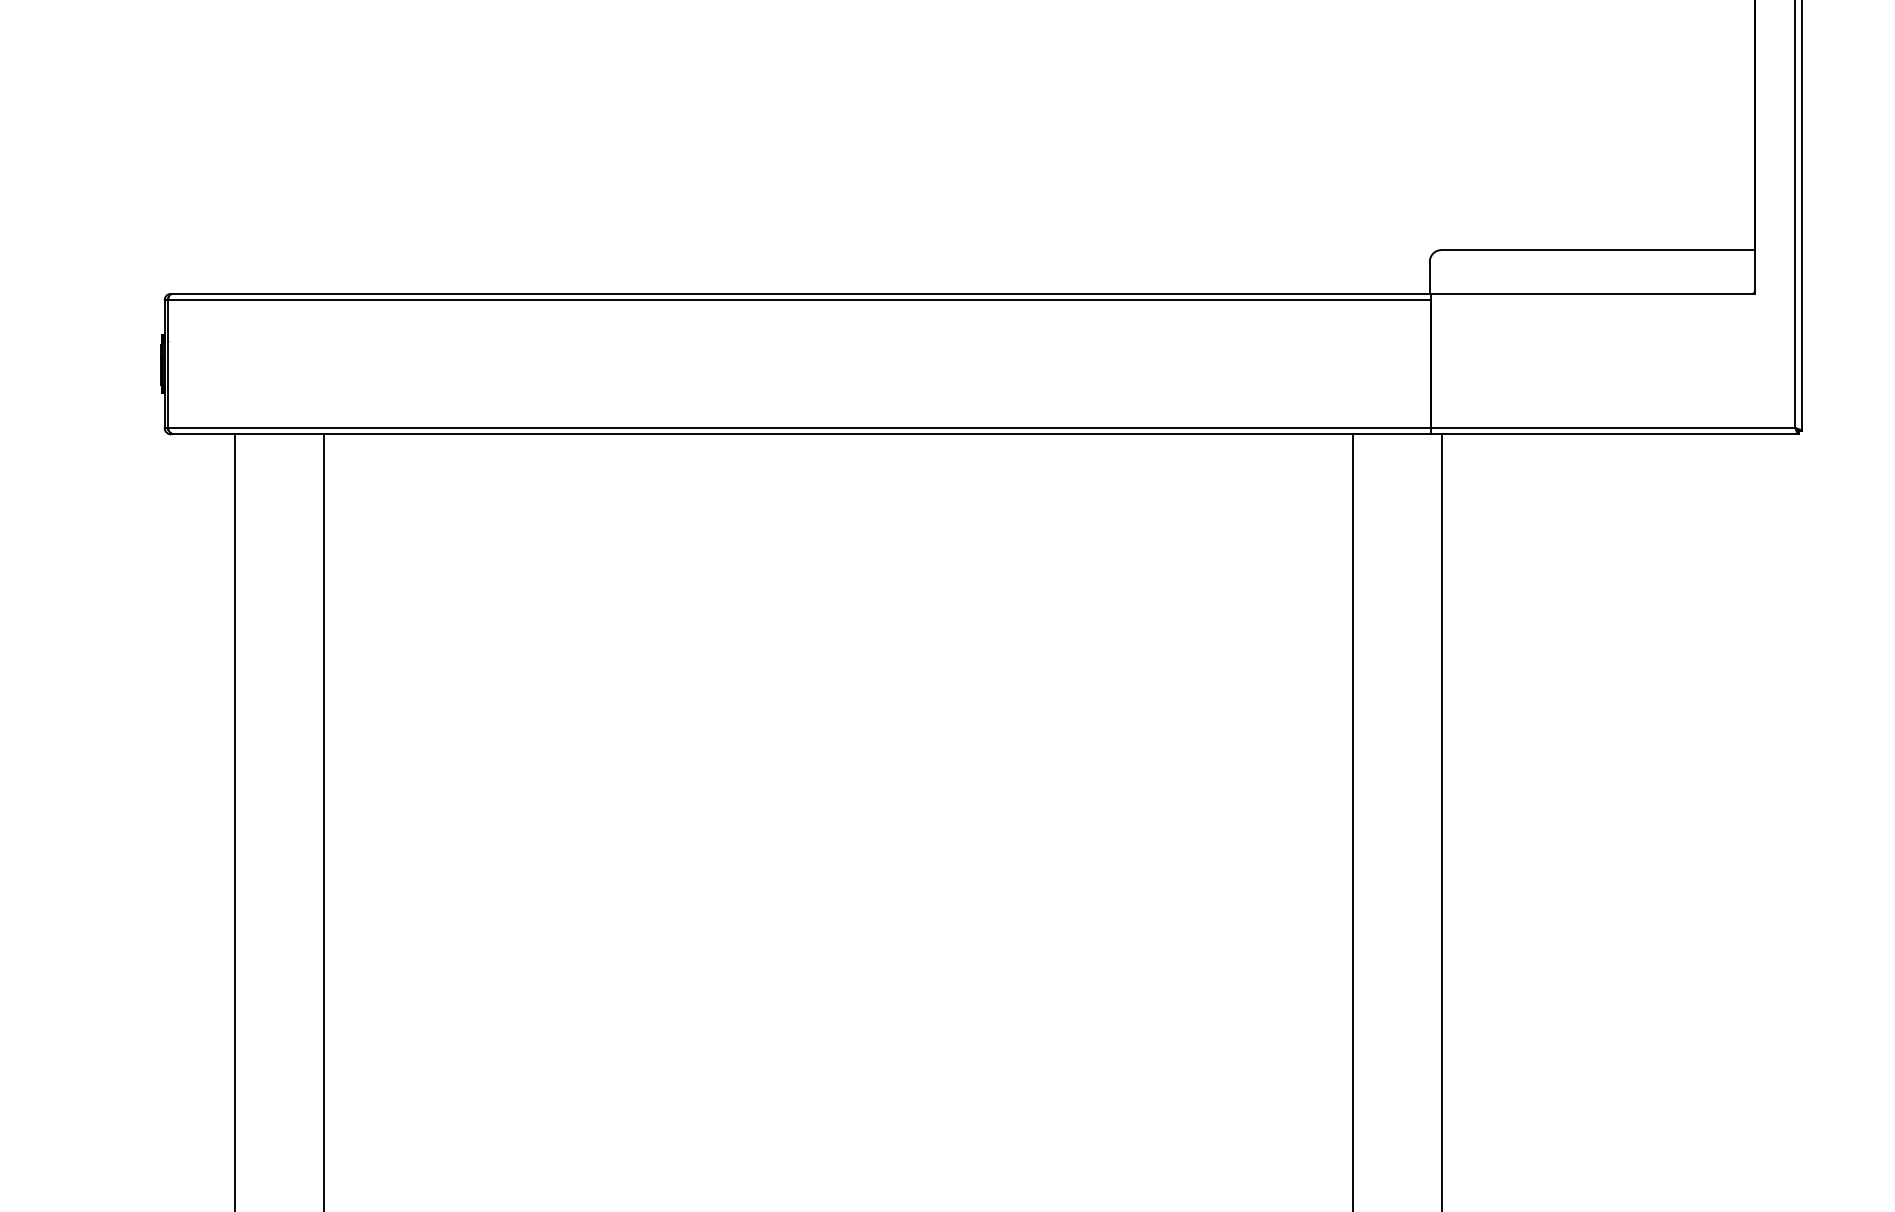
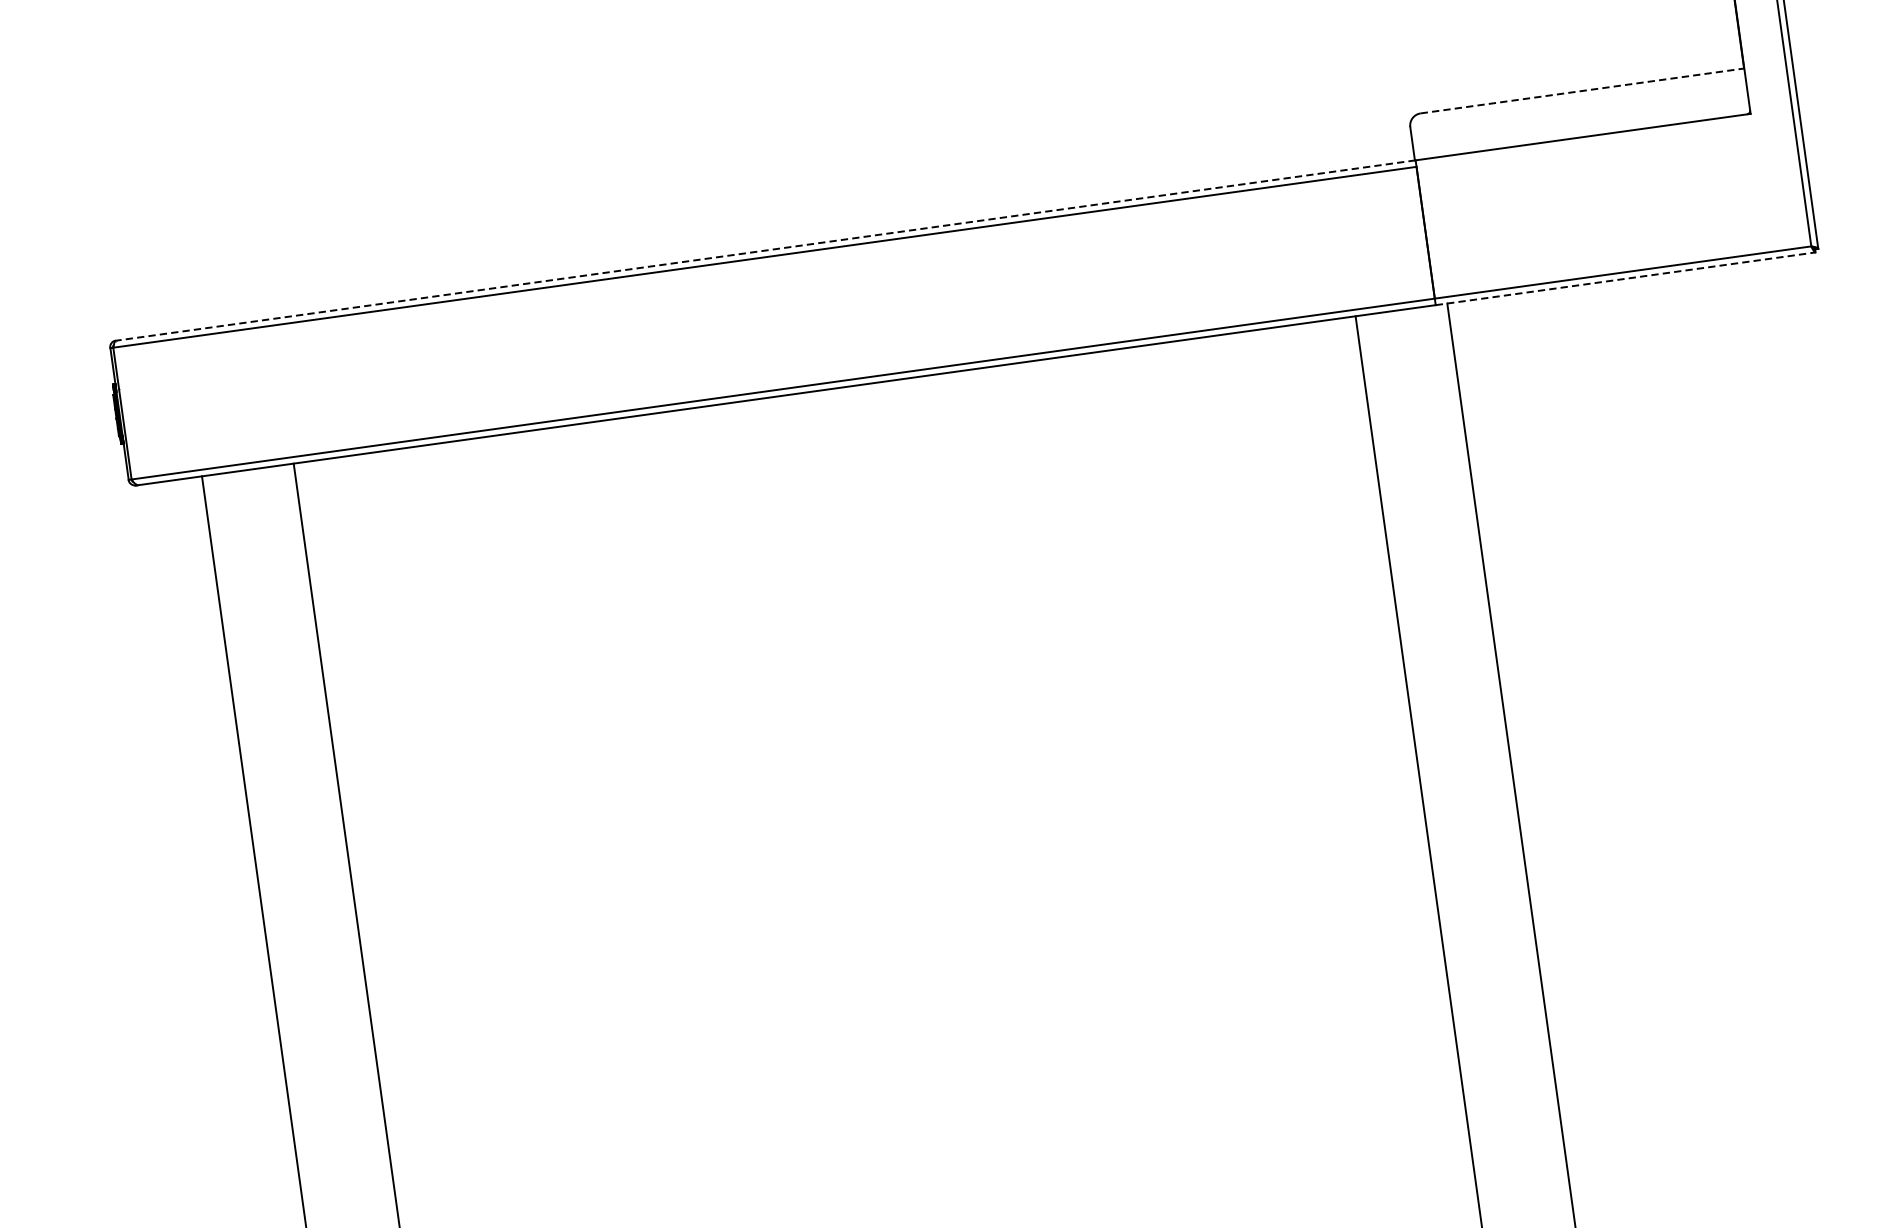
line: (1598, 250) -> (1582, 91), solid -> dashed
line: (800, 294) -> (765, 251), solid -> dashed
line: (1615, 434) -> (1626, 278), solid -> dashed

